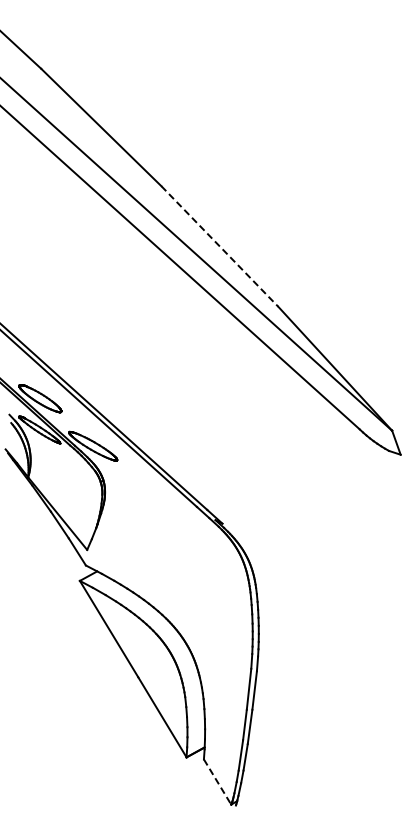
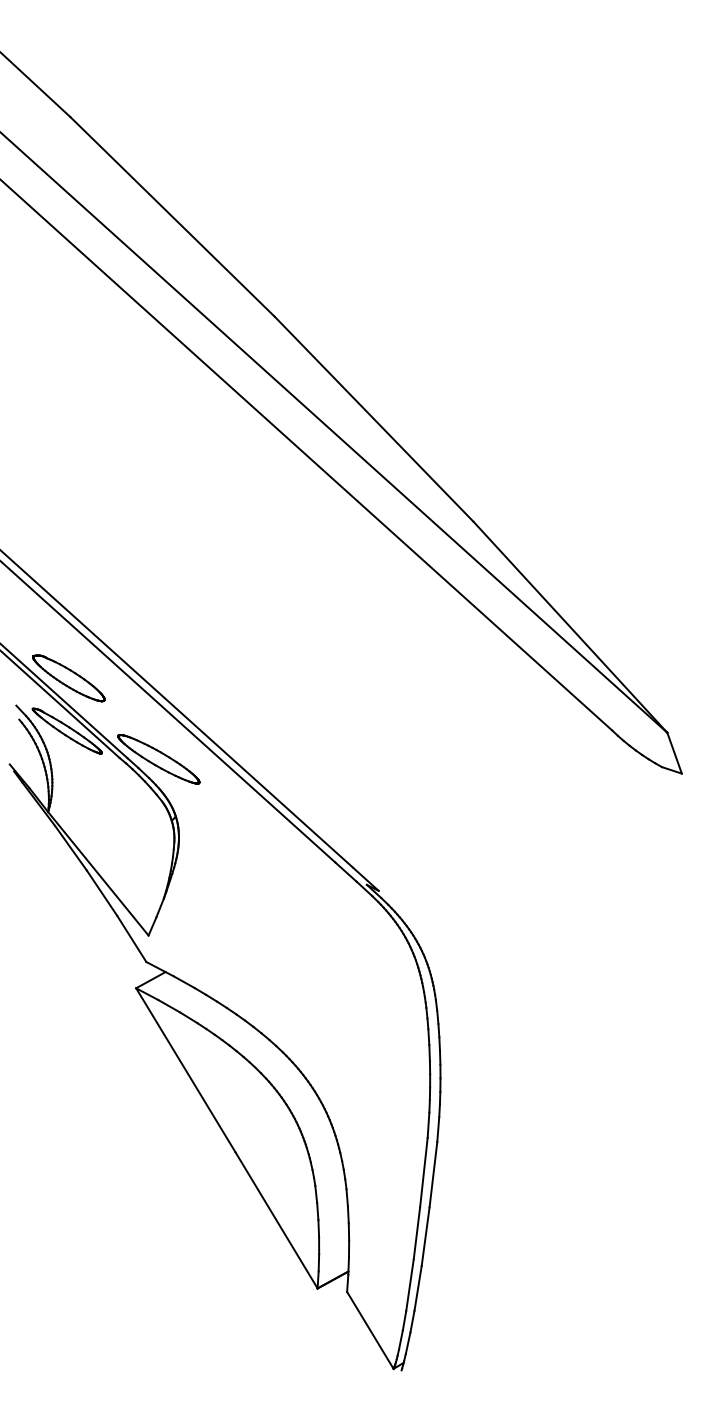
line: (219, 246) -> (373, 419), dashed -> solid
line: (217, 782) -> (370, 1331), dashed -> solid

